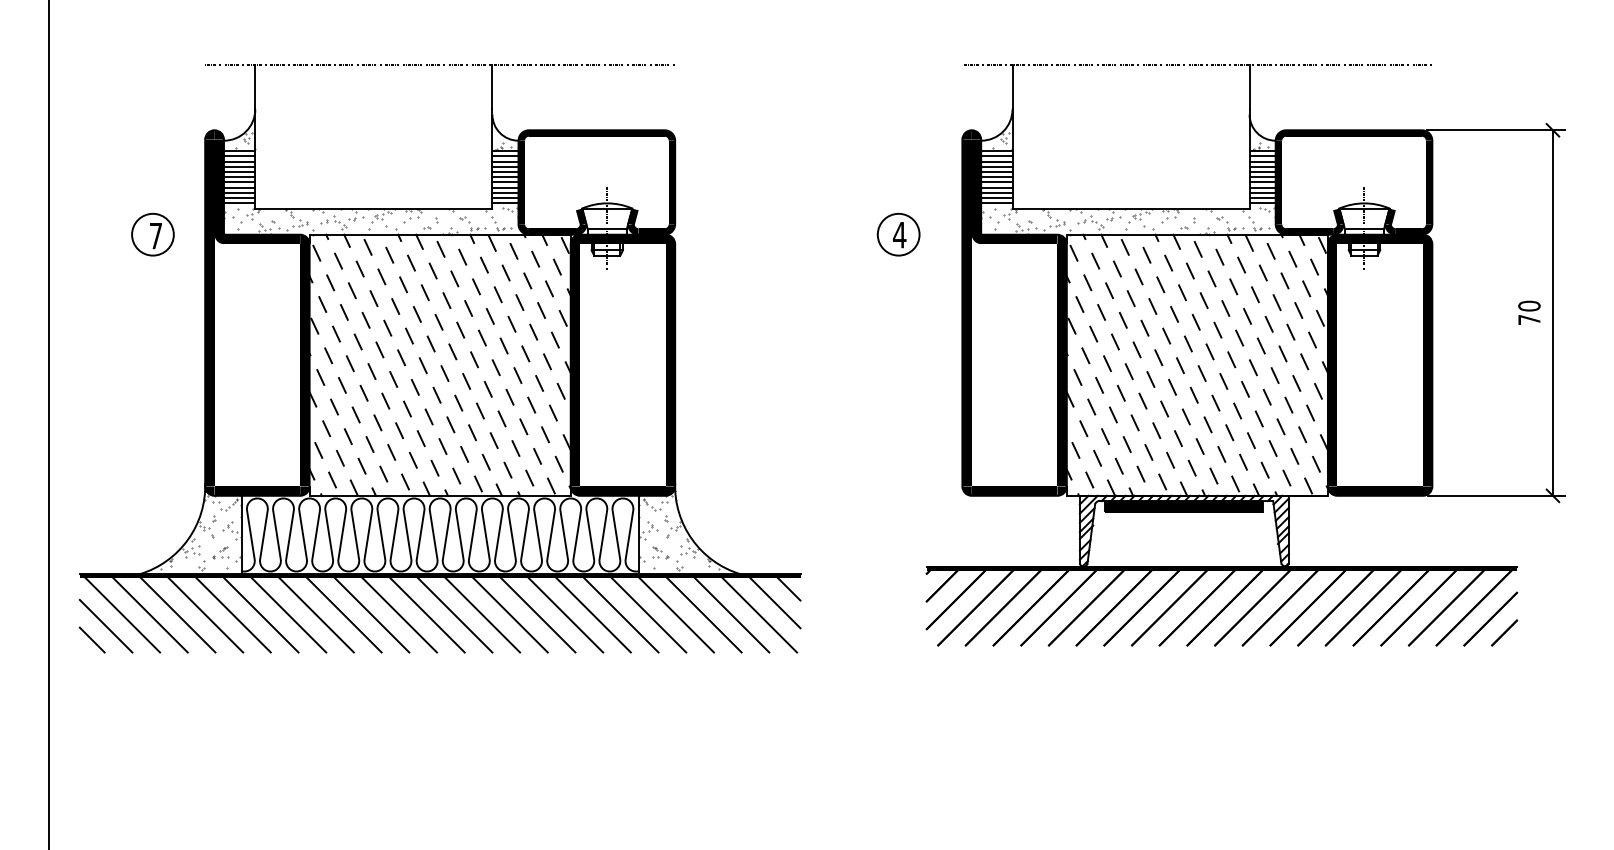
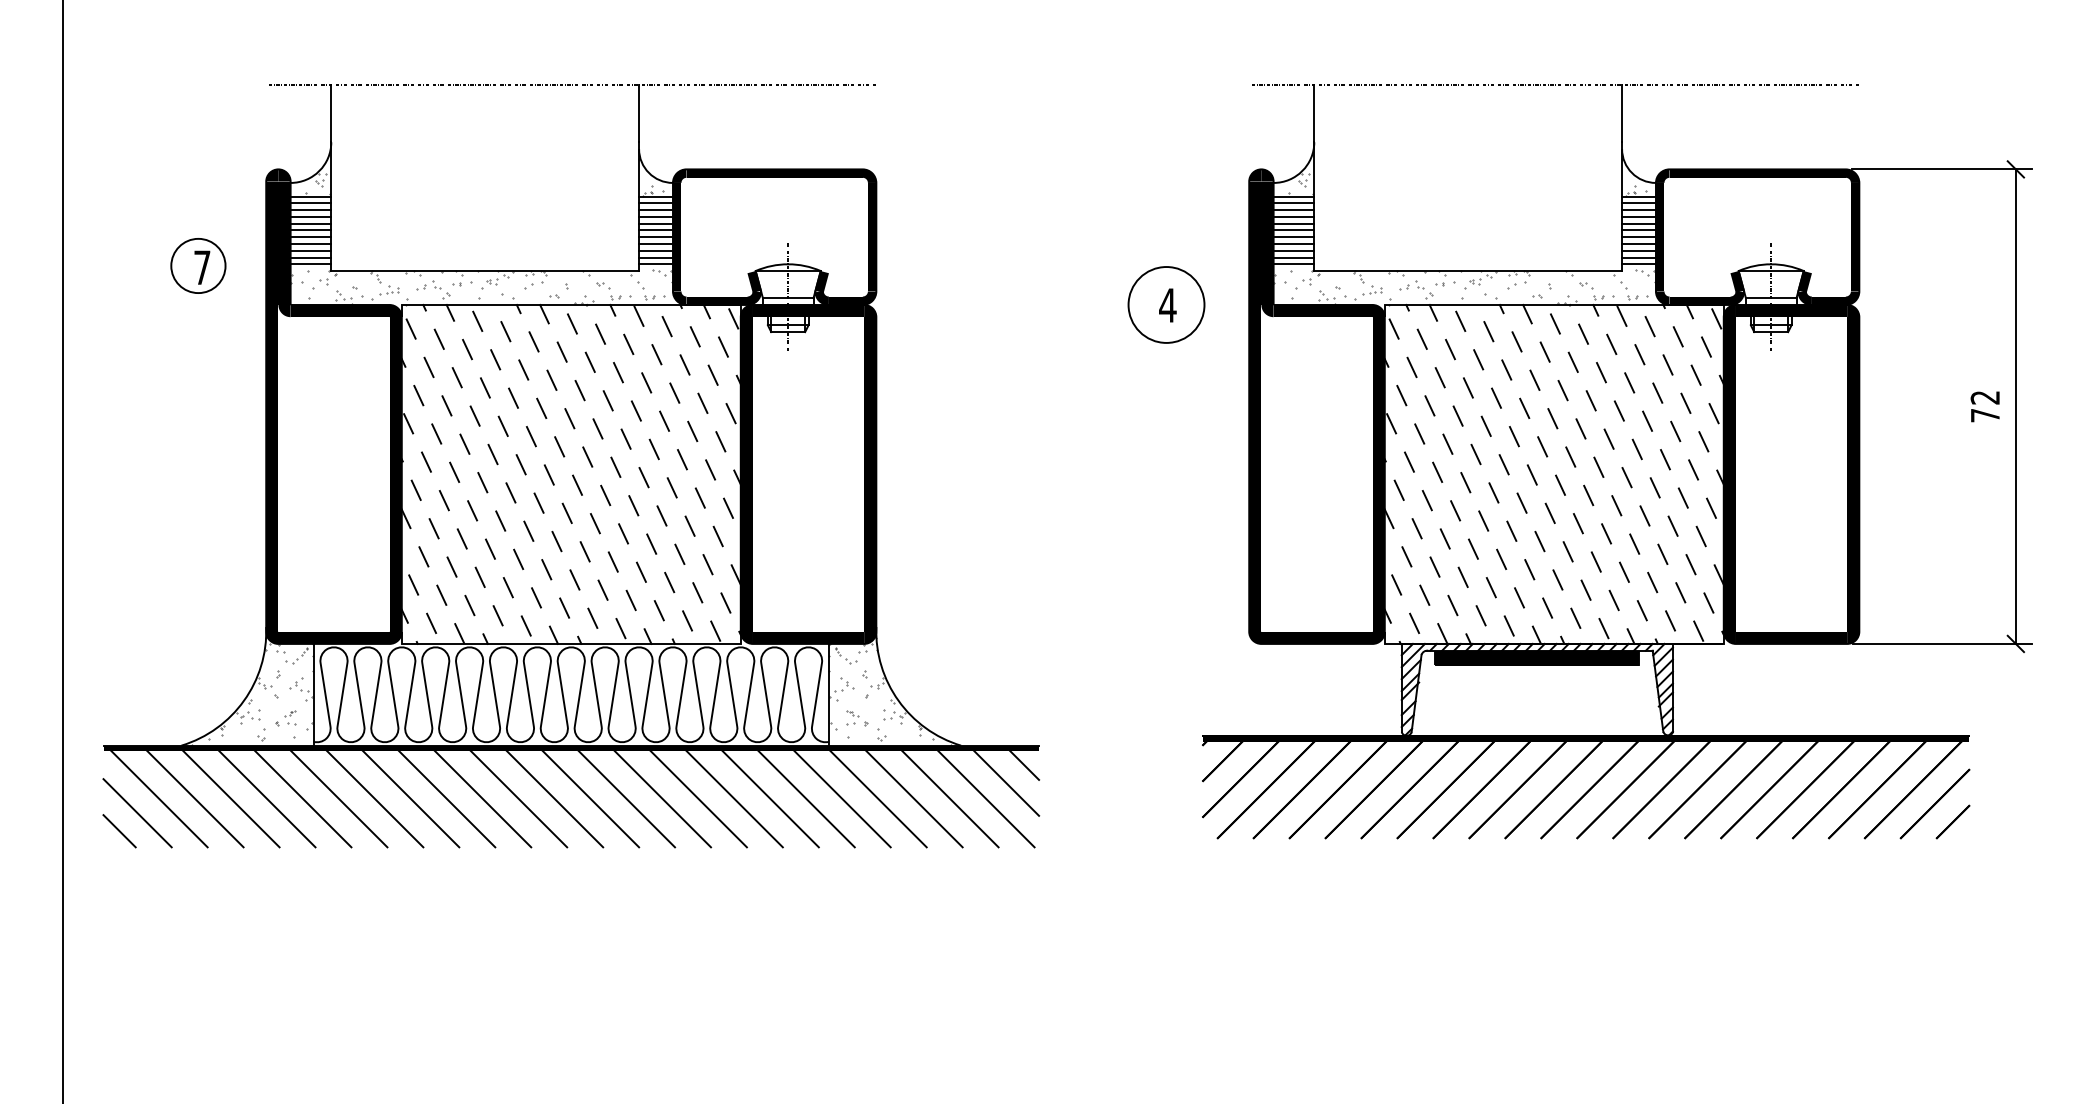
part: (153, 234) -> (198, 265), moved
circle: (898, 234) -> (1166, 304), size x1.4
text: (1529, 305) -> (1985, 397), 70 -> 72

